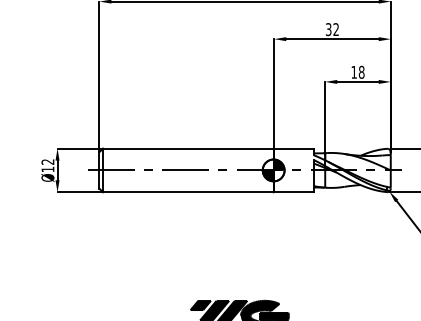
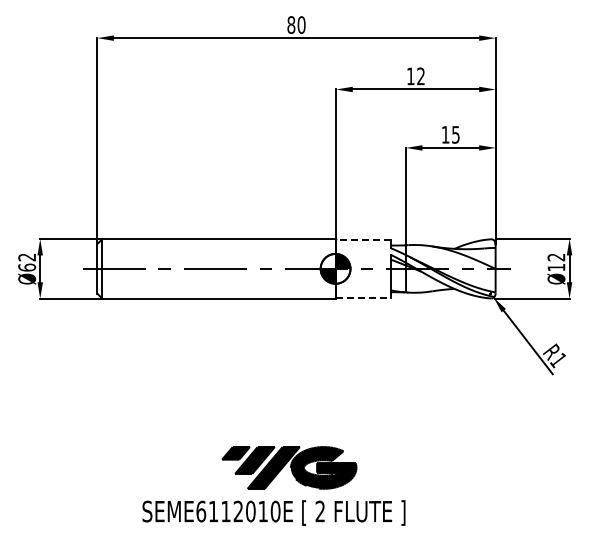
text: (328, 29) -> (410, 76), 32 -> 12
text: (361, 72) -> (455, 134), 18 -> 15
line: (294, 148) -> (363, 239), solid -> dashed
text: (48, 169) -> (27, 267), Ø12 -> Ø62
line: (294, 192) -> (364, 298), solid -> dashed

